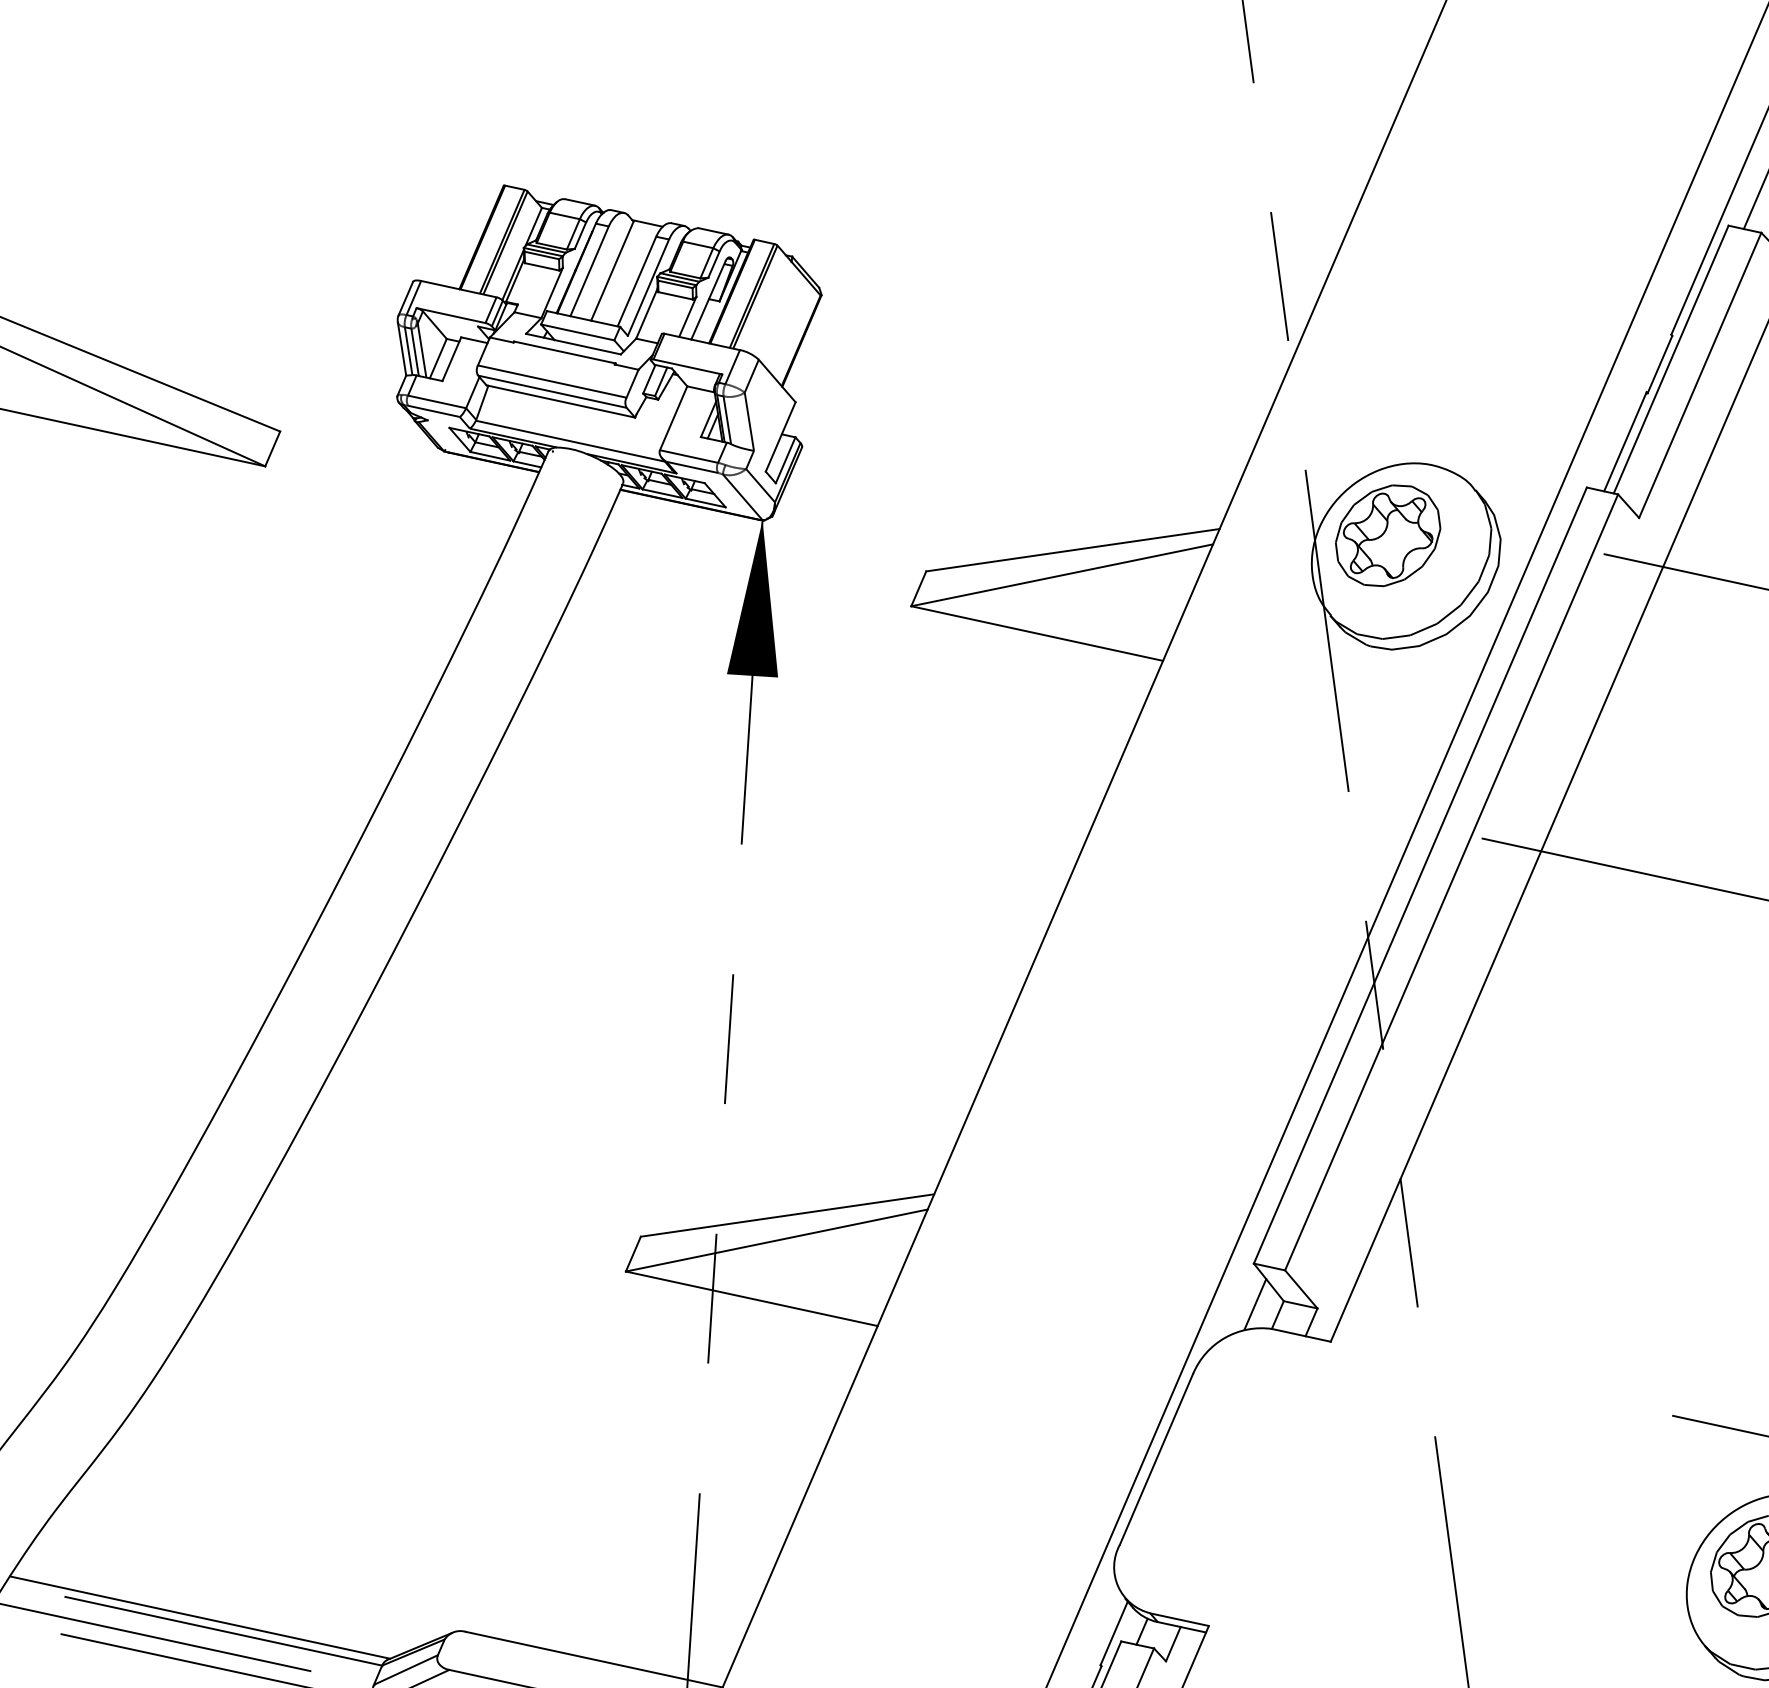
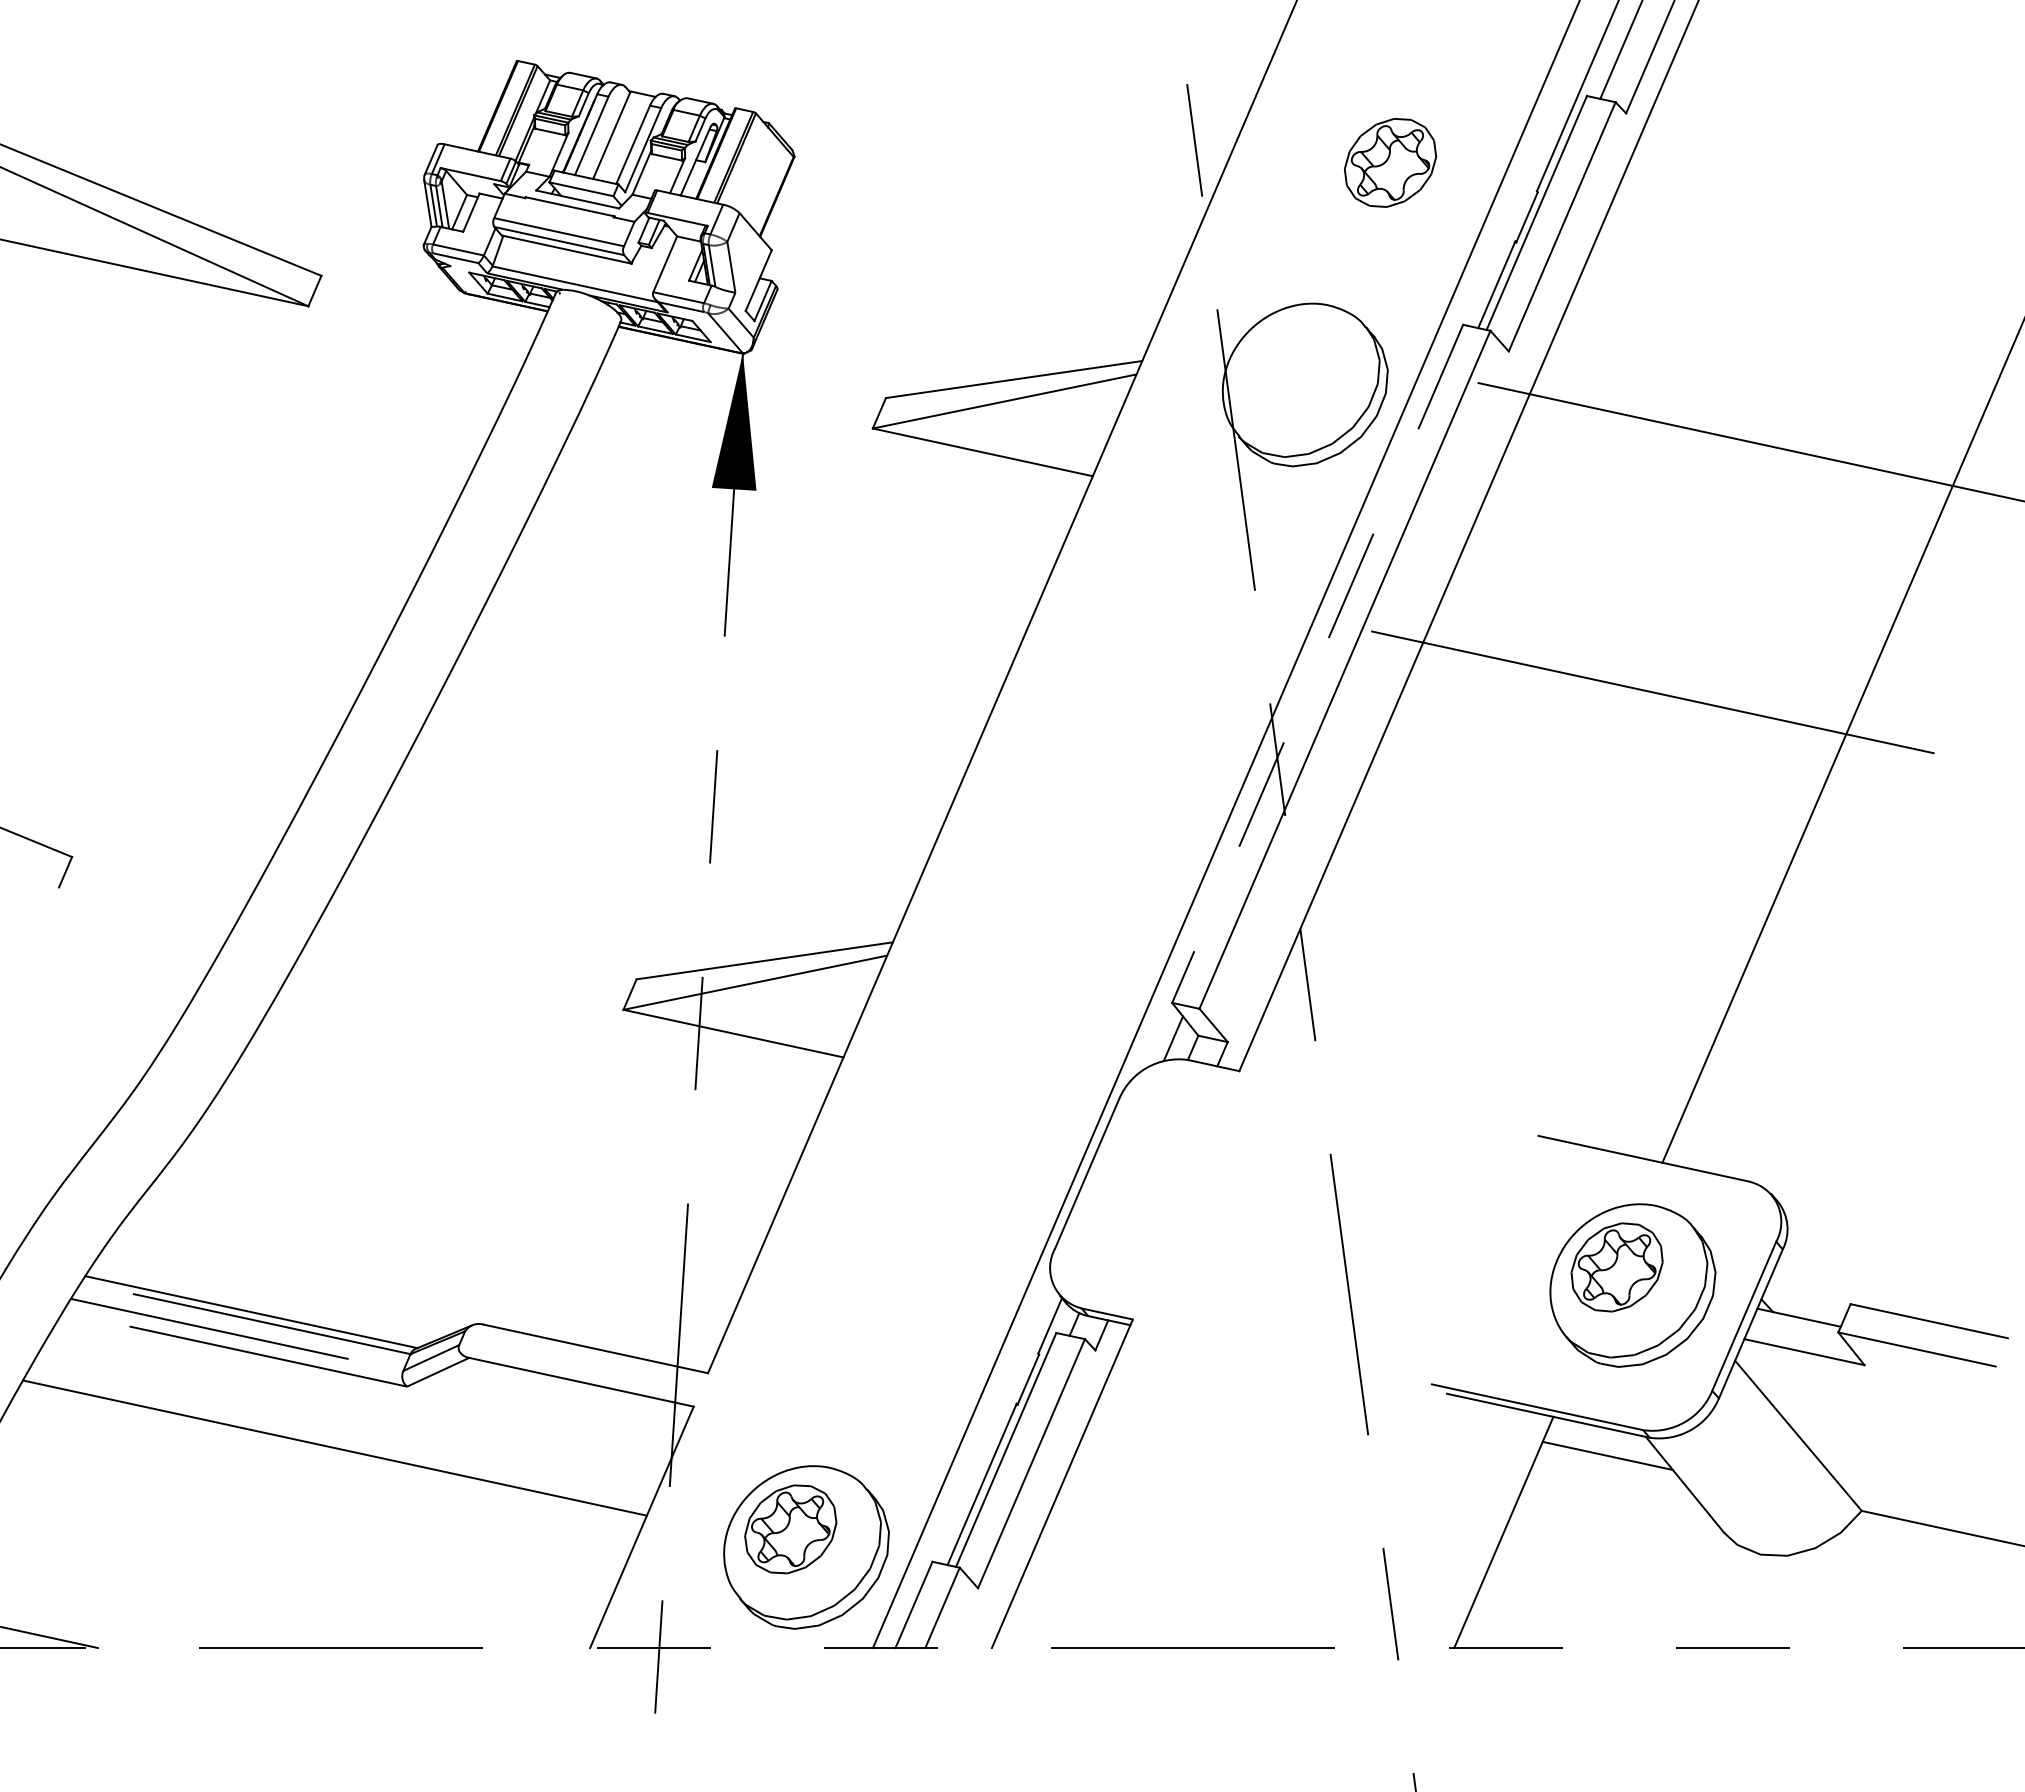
part: (1388, 535) -> (1390, 162), moved
line: (1420, 875) -> (1317, 663), solid -> dashed

